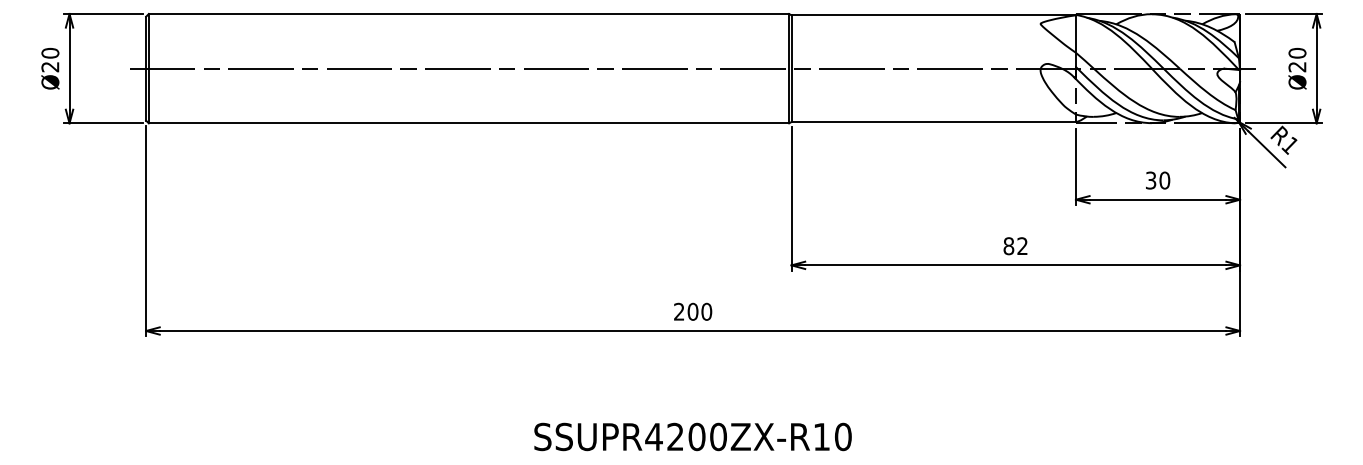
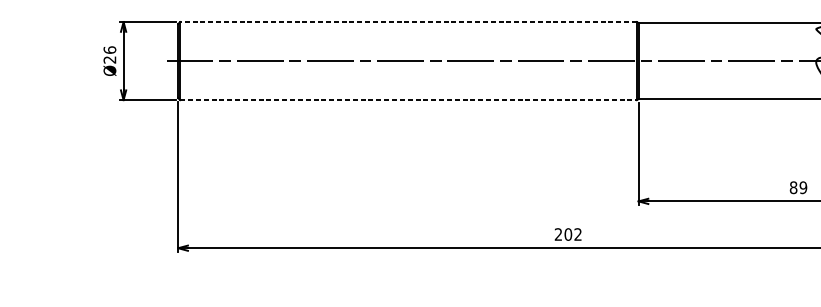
line: (468, 13) -> (408, 21), solid -> dashed
text: (50, 52) -> (110, 49), Ø20 -> Ø26
line: (469, 123) -> (408, 100), solid -> dashed
text: (1022, 246) -> (803, 187), 82 -> 89
text: (706, 311) -> (577, 234), 200 -> 202

